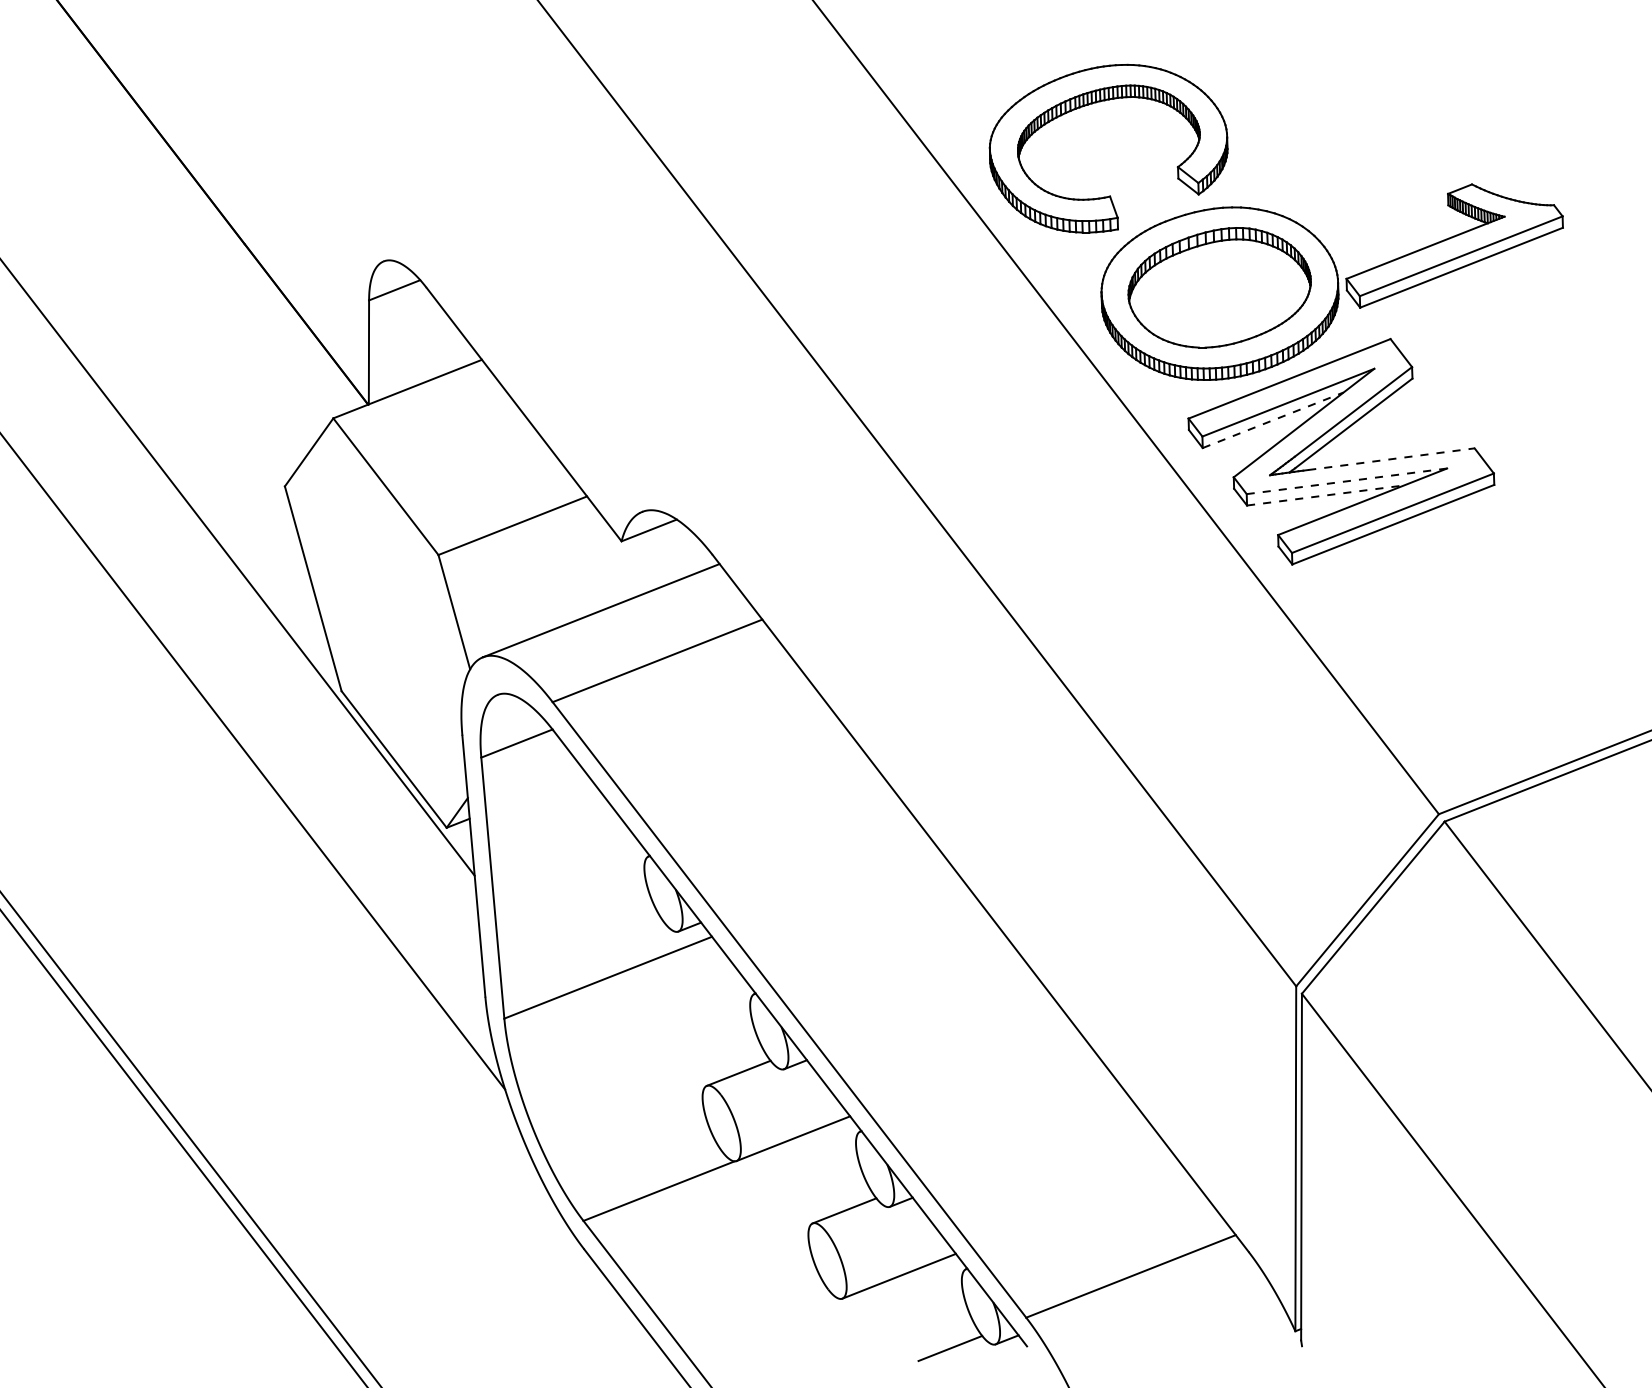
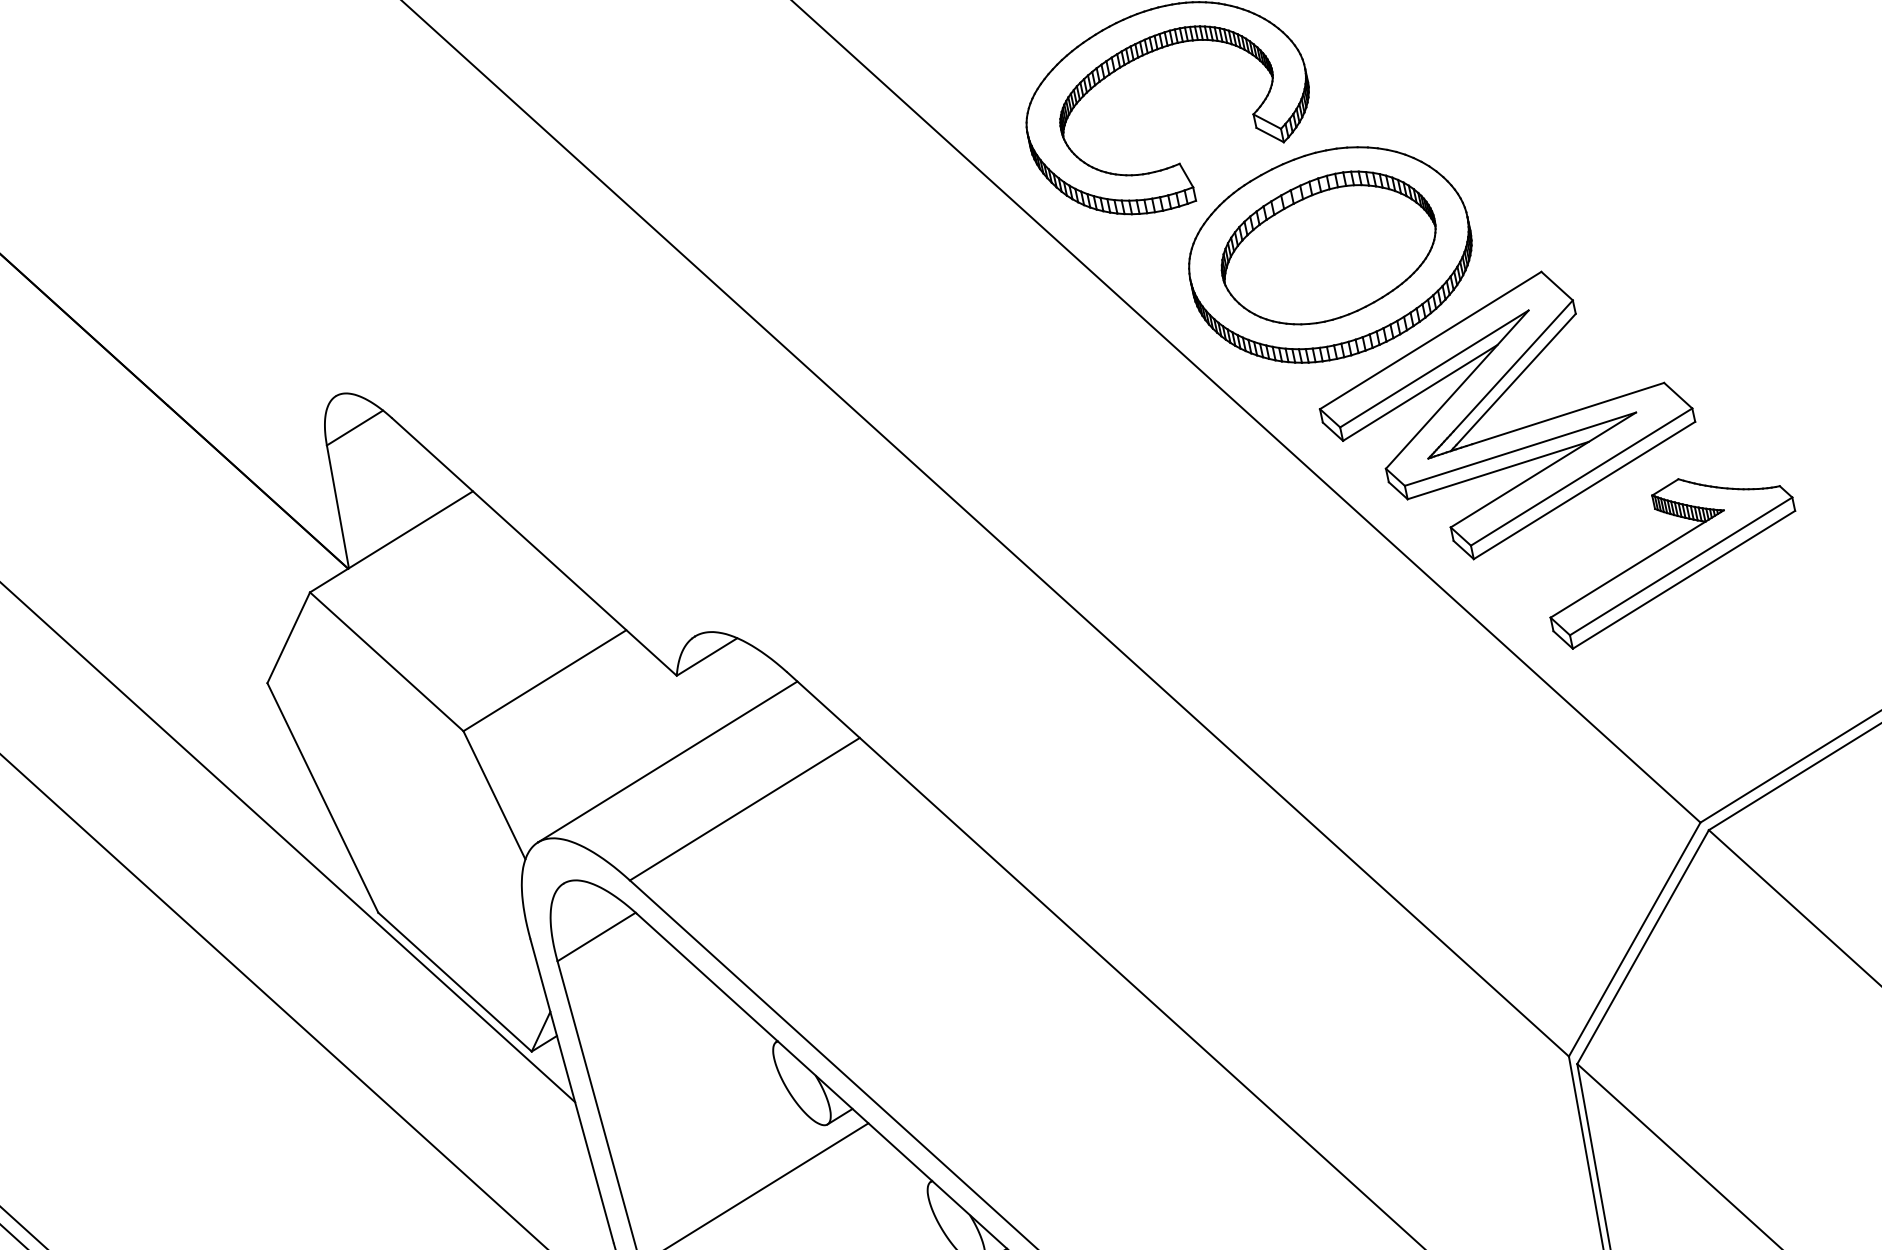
part: (1454, 245) -> (1670, 555), moved
line: (1273, 420) -> (1420, 393), dashed -> solid
line: (1391, 459) -> (1568, 413), dashed -> solid
line: (1346, 481) -> (1519, 449), dashed -> solid
line: (1326, 495) -> (1499, 470), dashed -> solid

